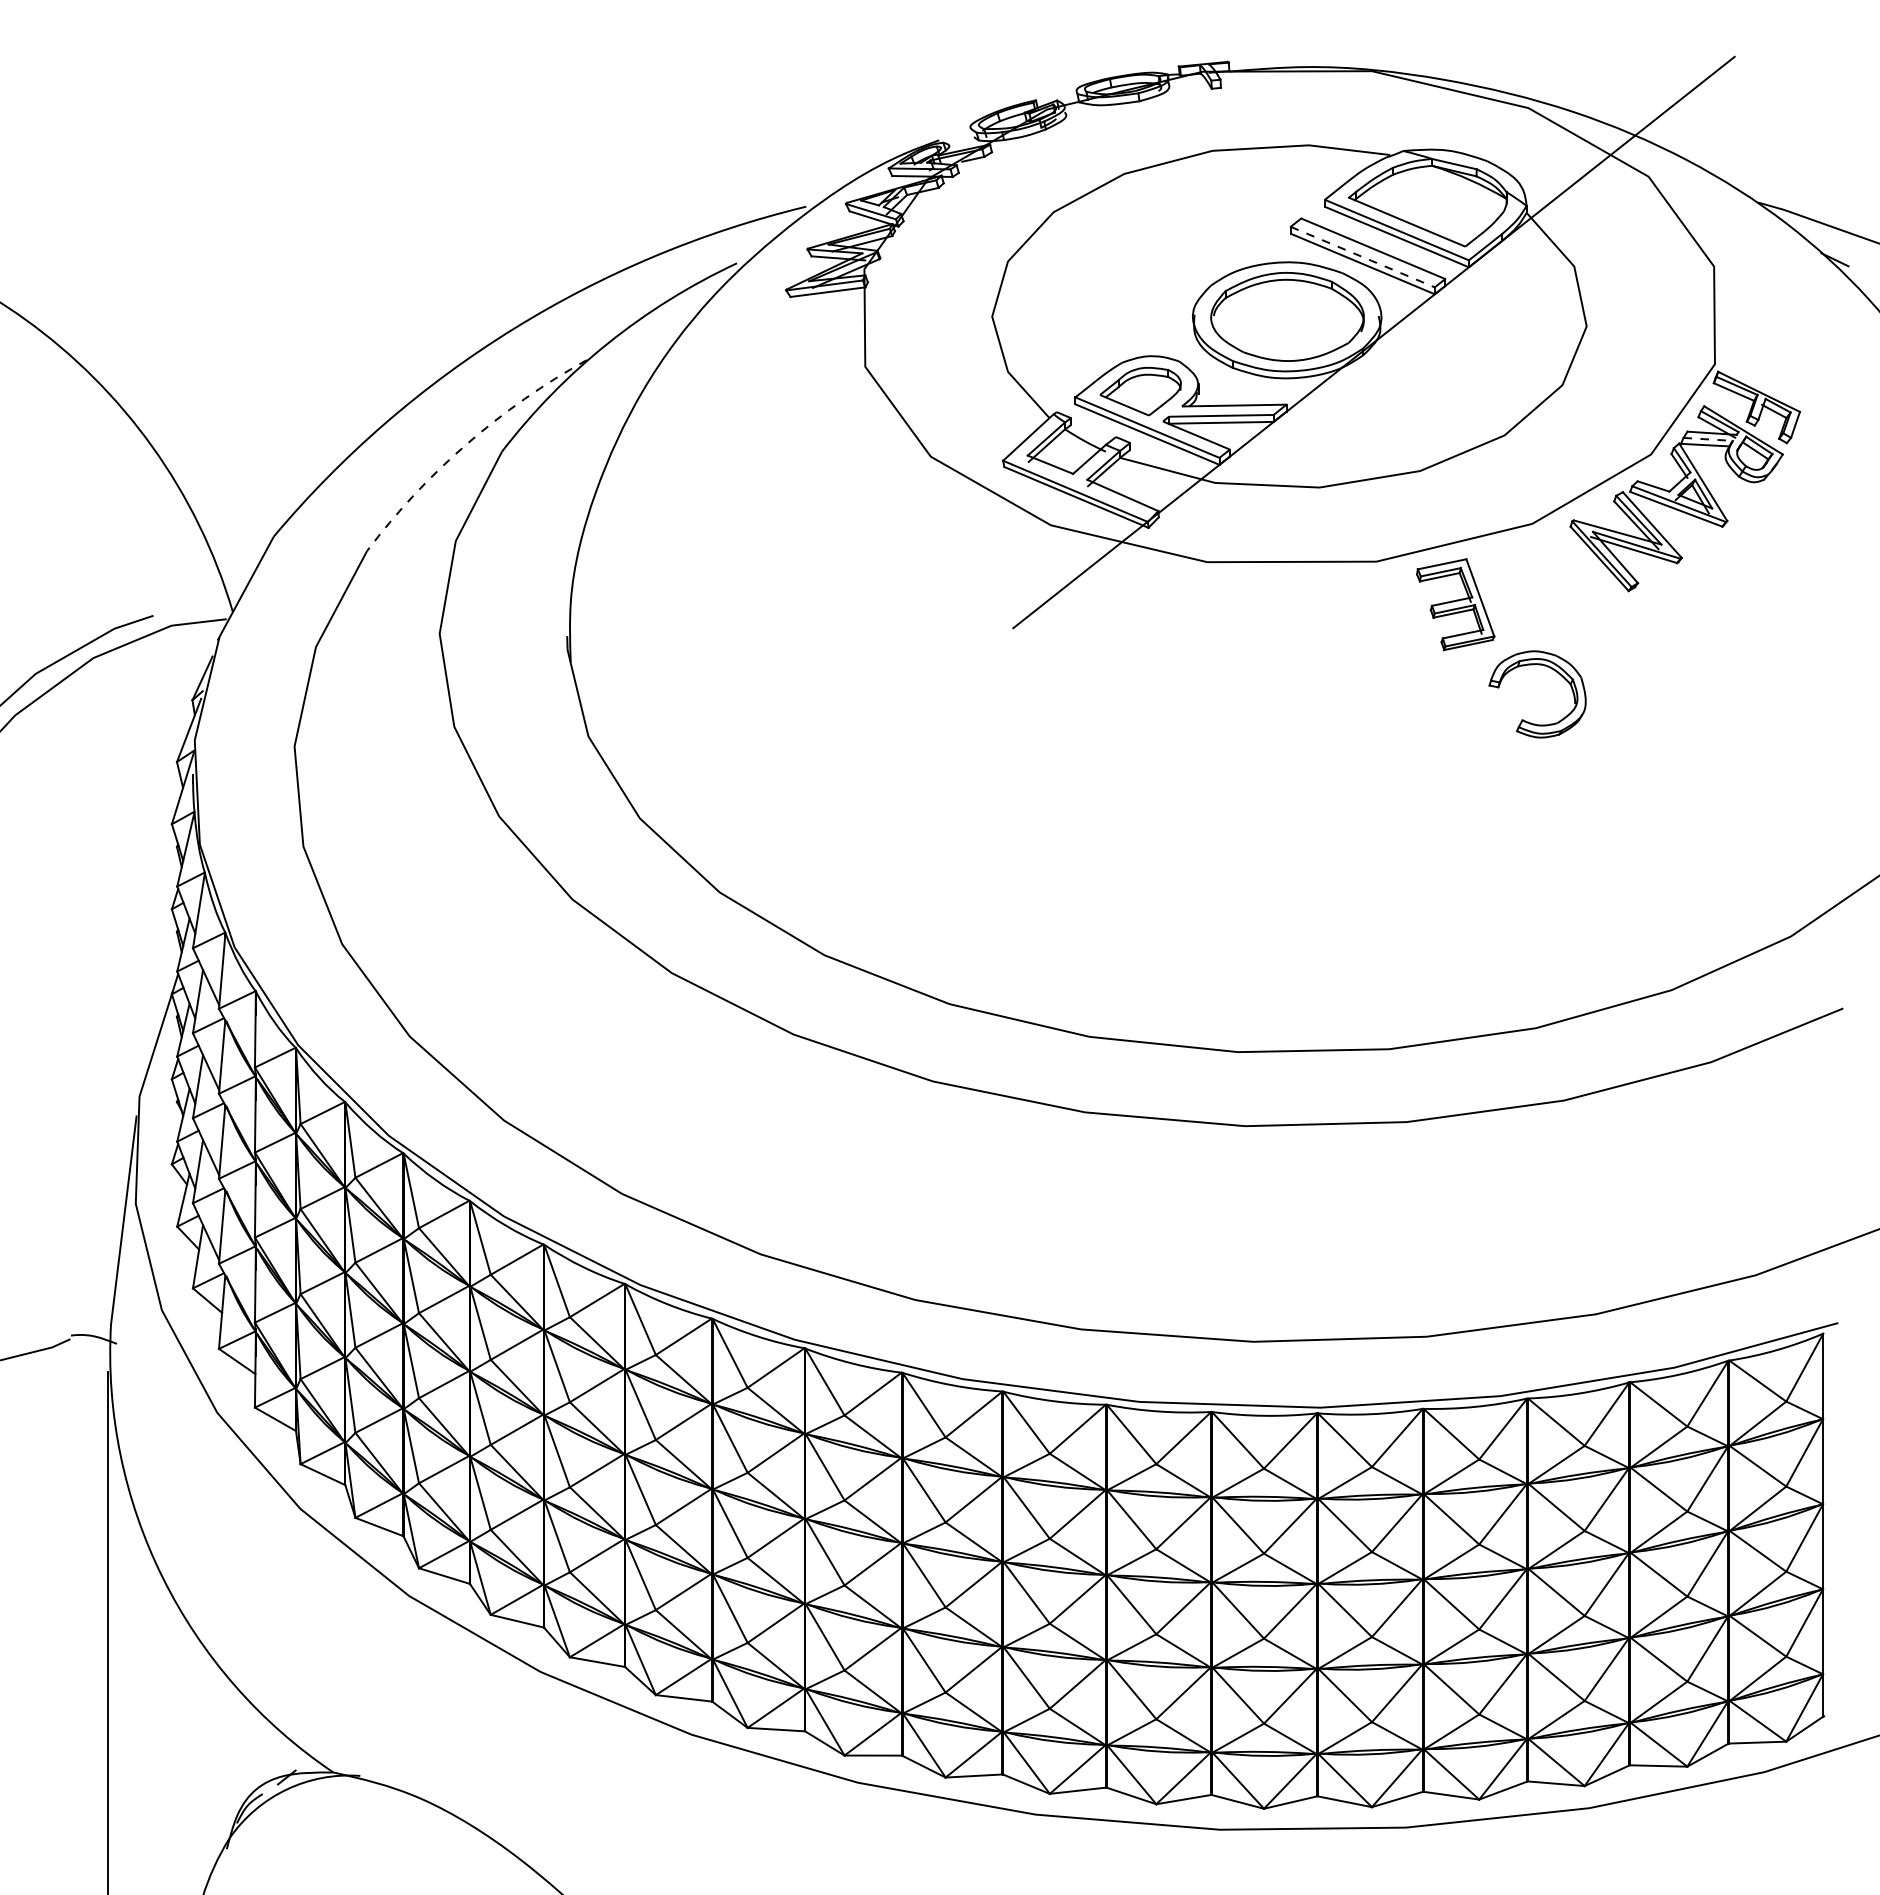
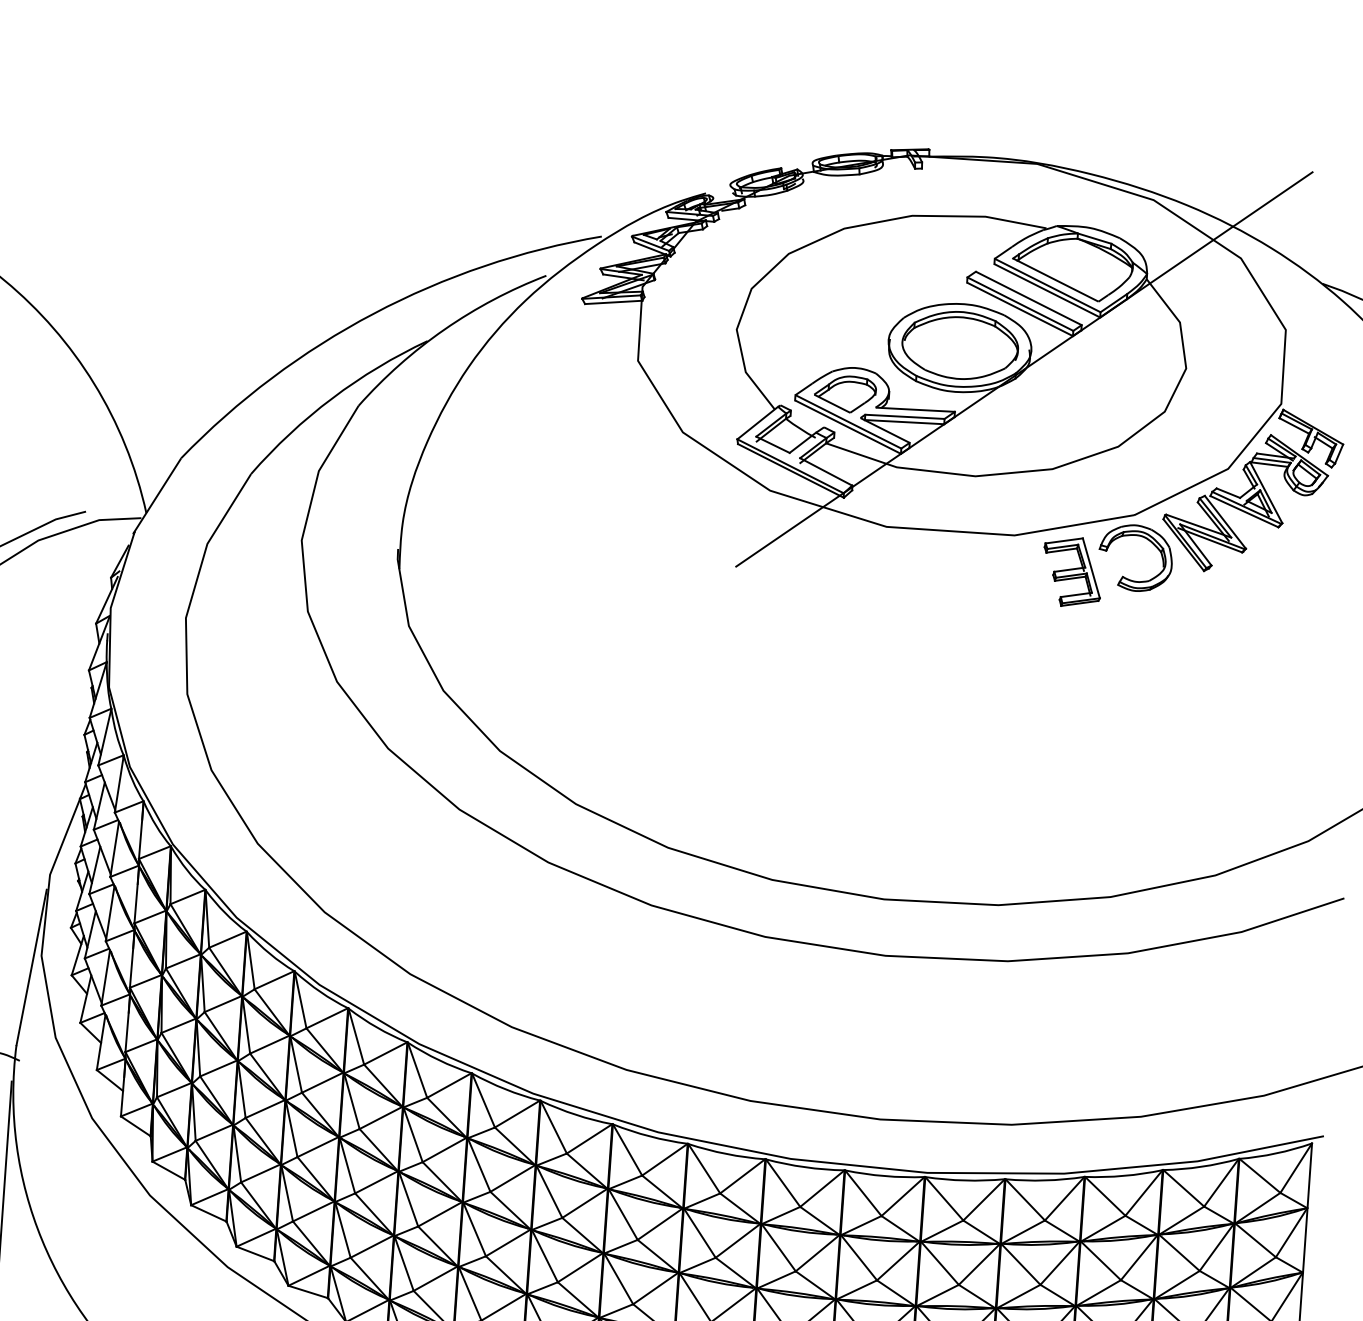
line: (1363, 257) -> (1020, 304), dashed -> solid
line: (1708, 439) -> (1272, 460), dashed -> solid
arc: (466, 444) -> (332, 398), dashed -> solid
part: (1528, 721) -> (1127, 578), moved

